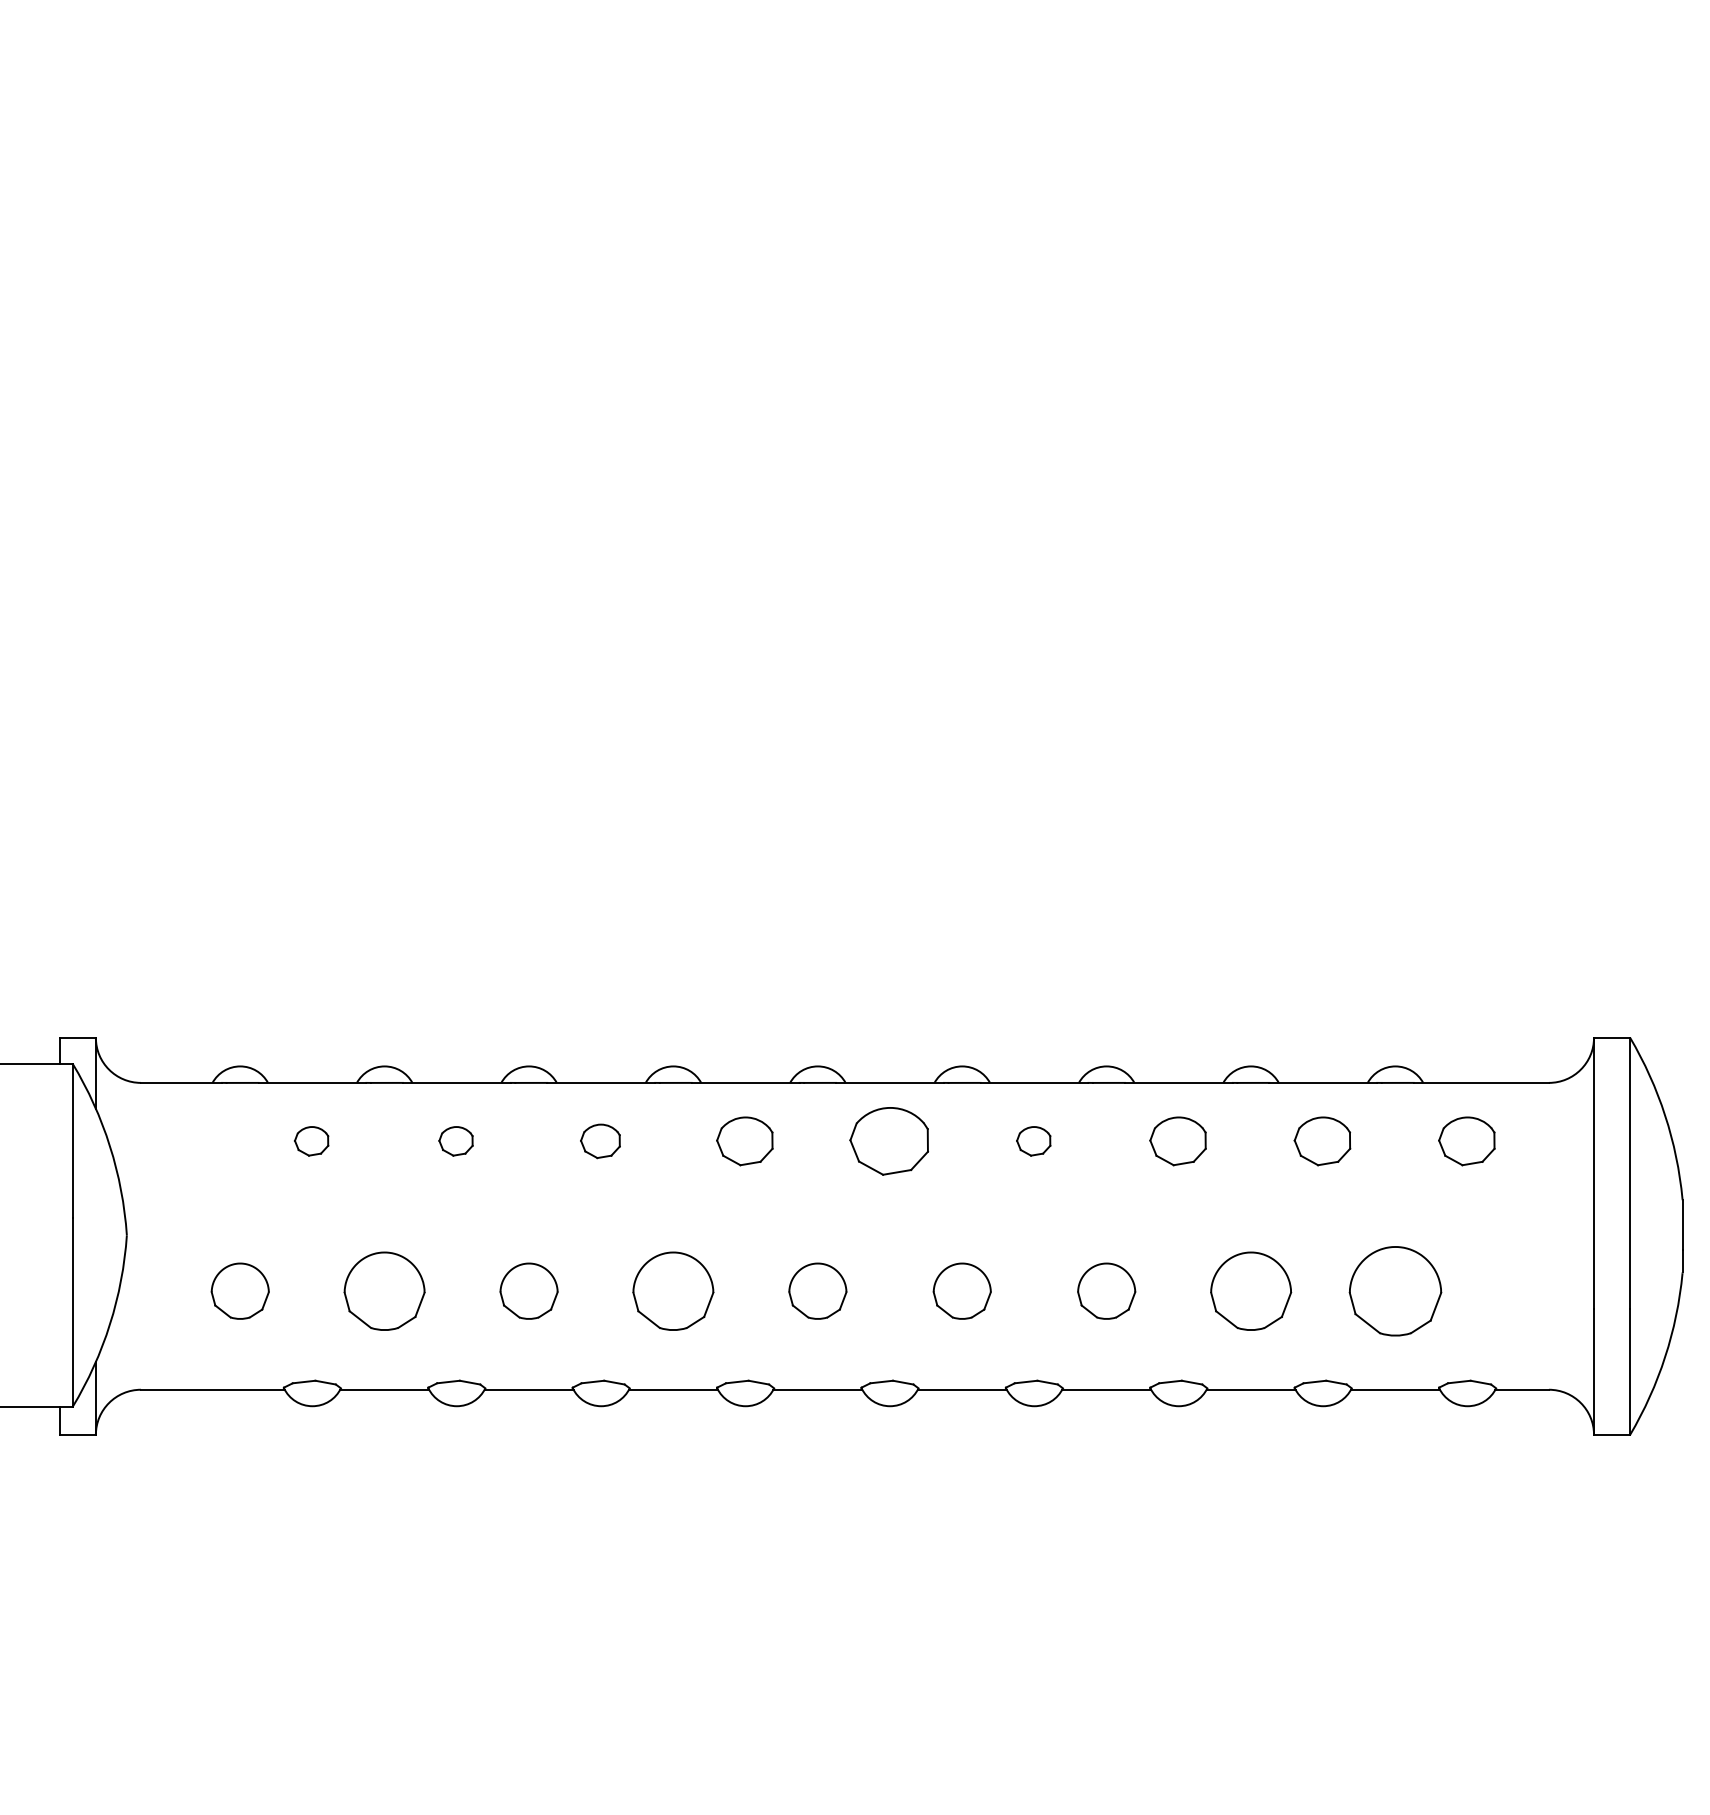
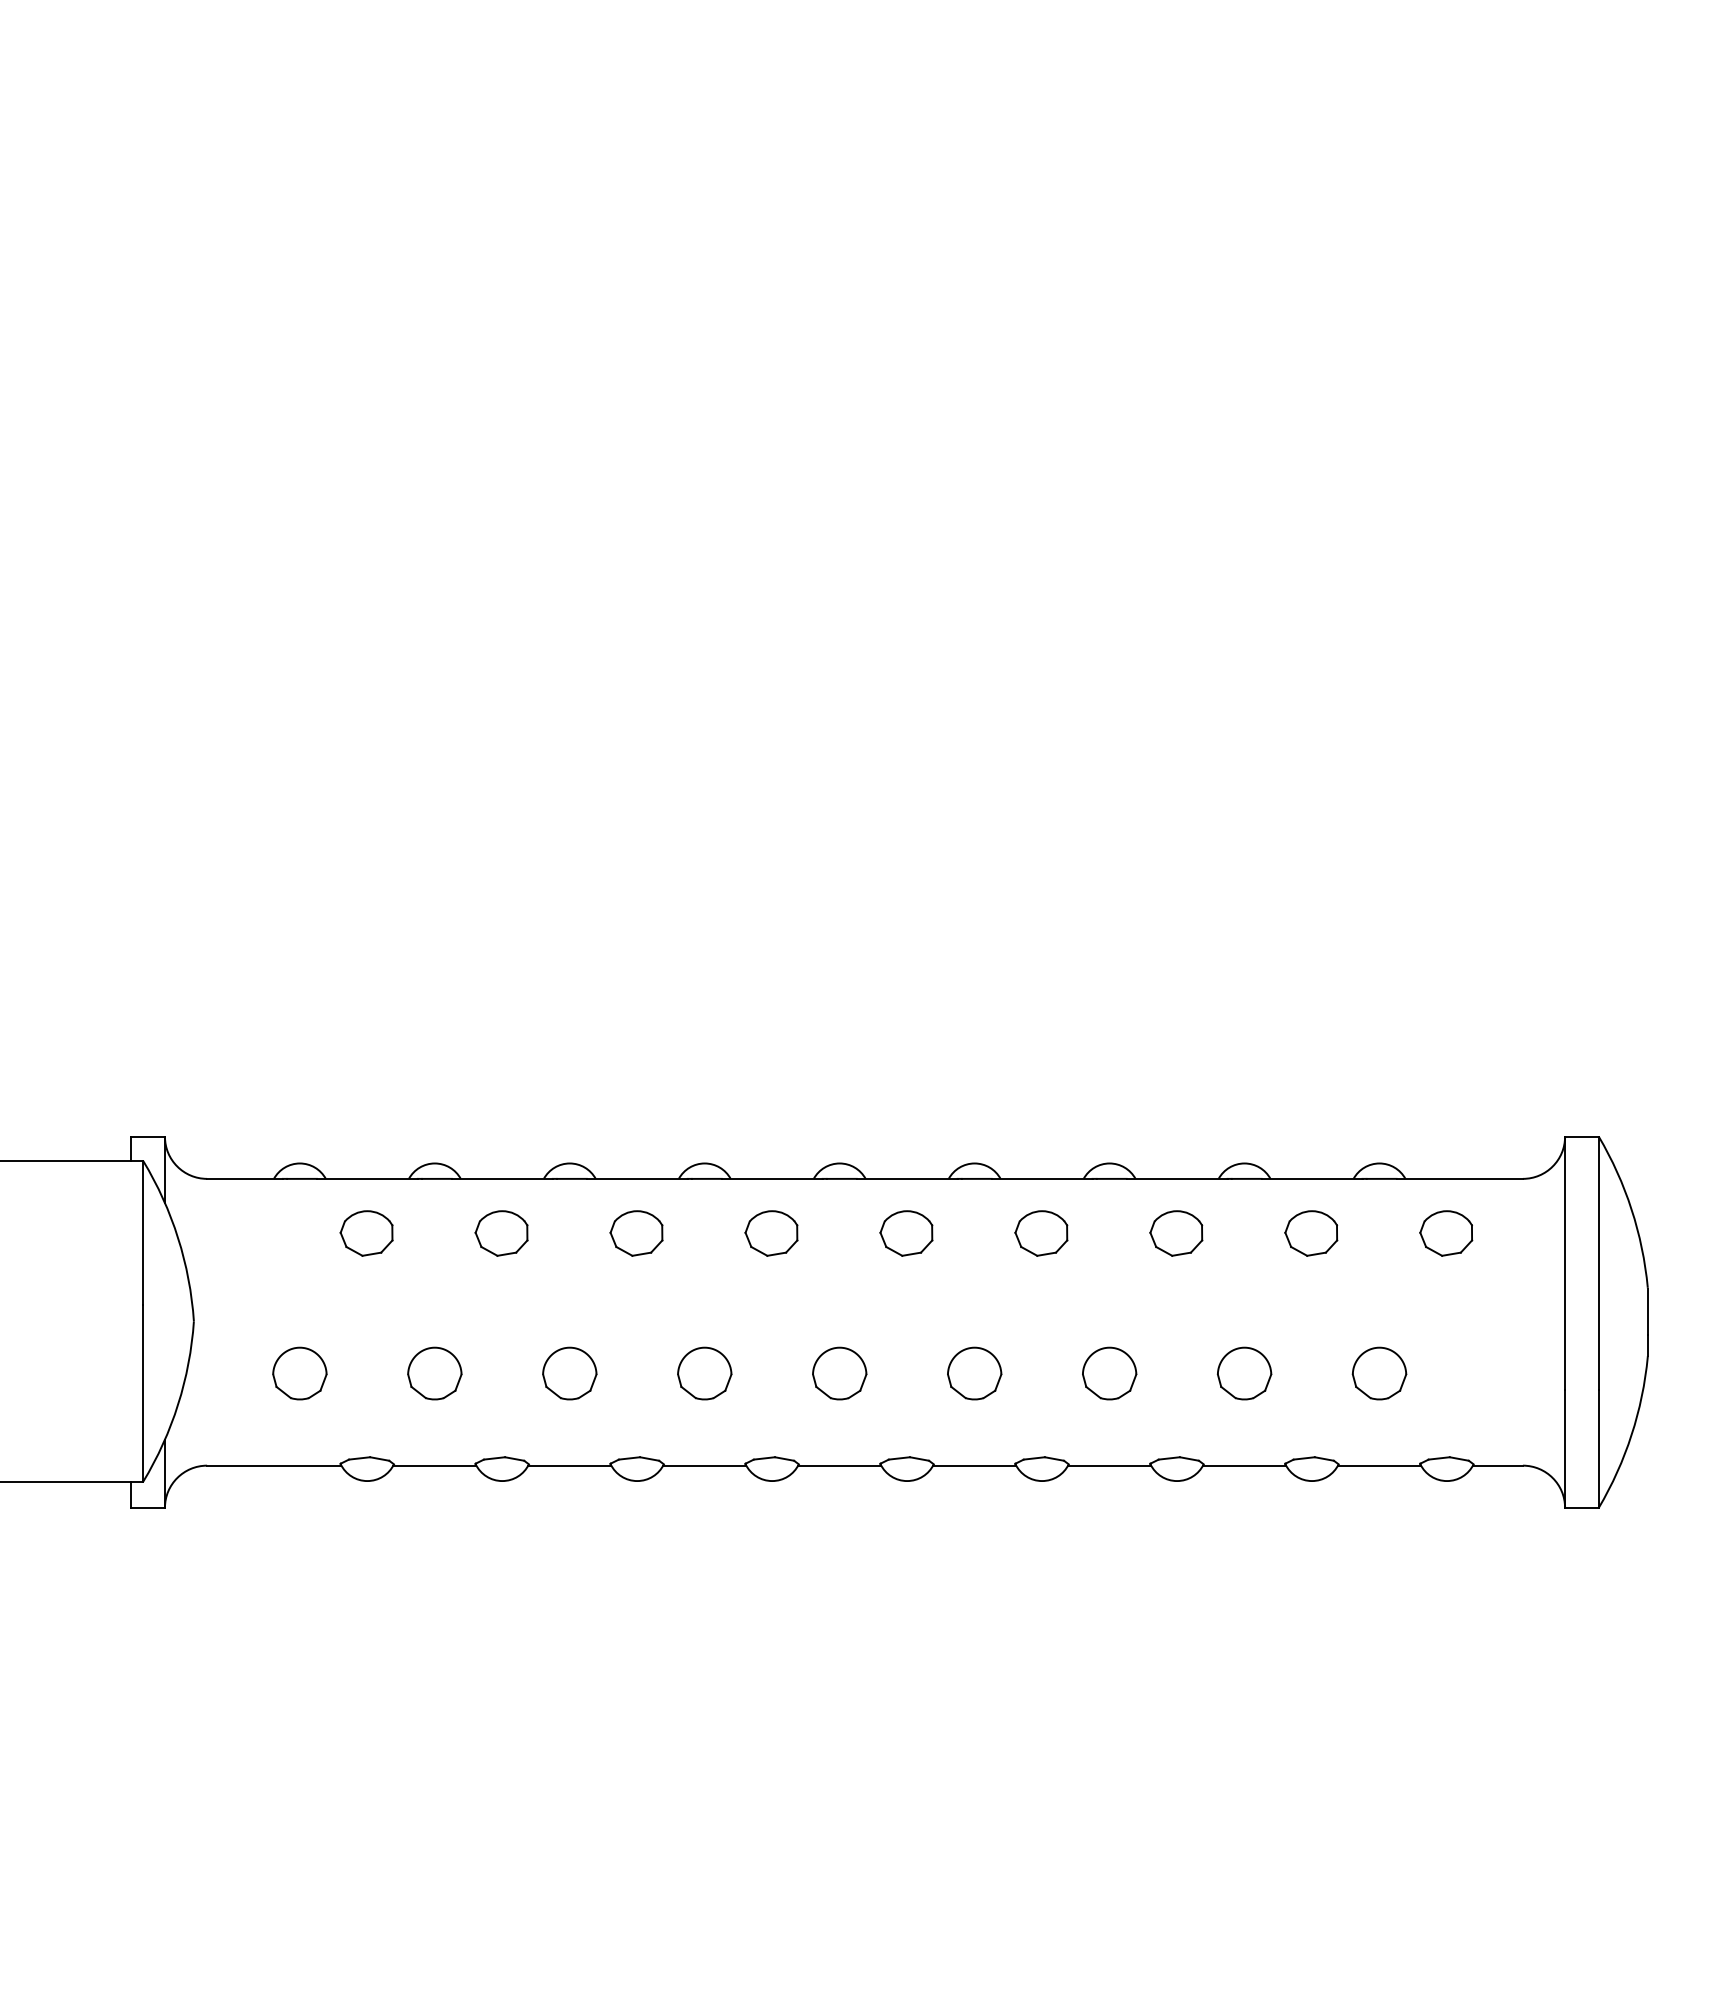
part: (311, 1141) -> (366, 1233), size x1.67
part: (455, 1141) -> (501, 1233), size x1.67
part: (600, 1141) -> (636, 1233), size x1.43
part: (889, 1141) -> (906, 1233), size x0.71
part: (1033, 1141) -> (1041, 1233), size x1.67
part: (384, 1291) -> (434, 1373), size x0.71
part: (673, 1291) -> (704, 1373), size x0.71
part: (1251, 1291) -> (1244, 1373), size x0.71
part: (1395, 1291) -> (1379, 1373), size x0.62

